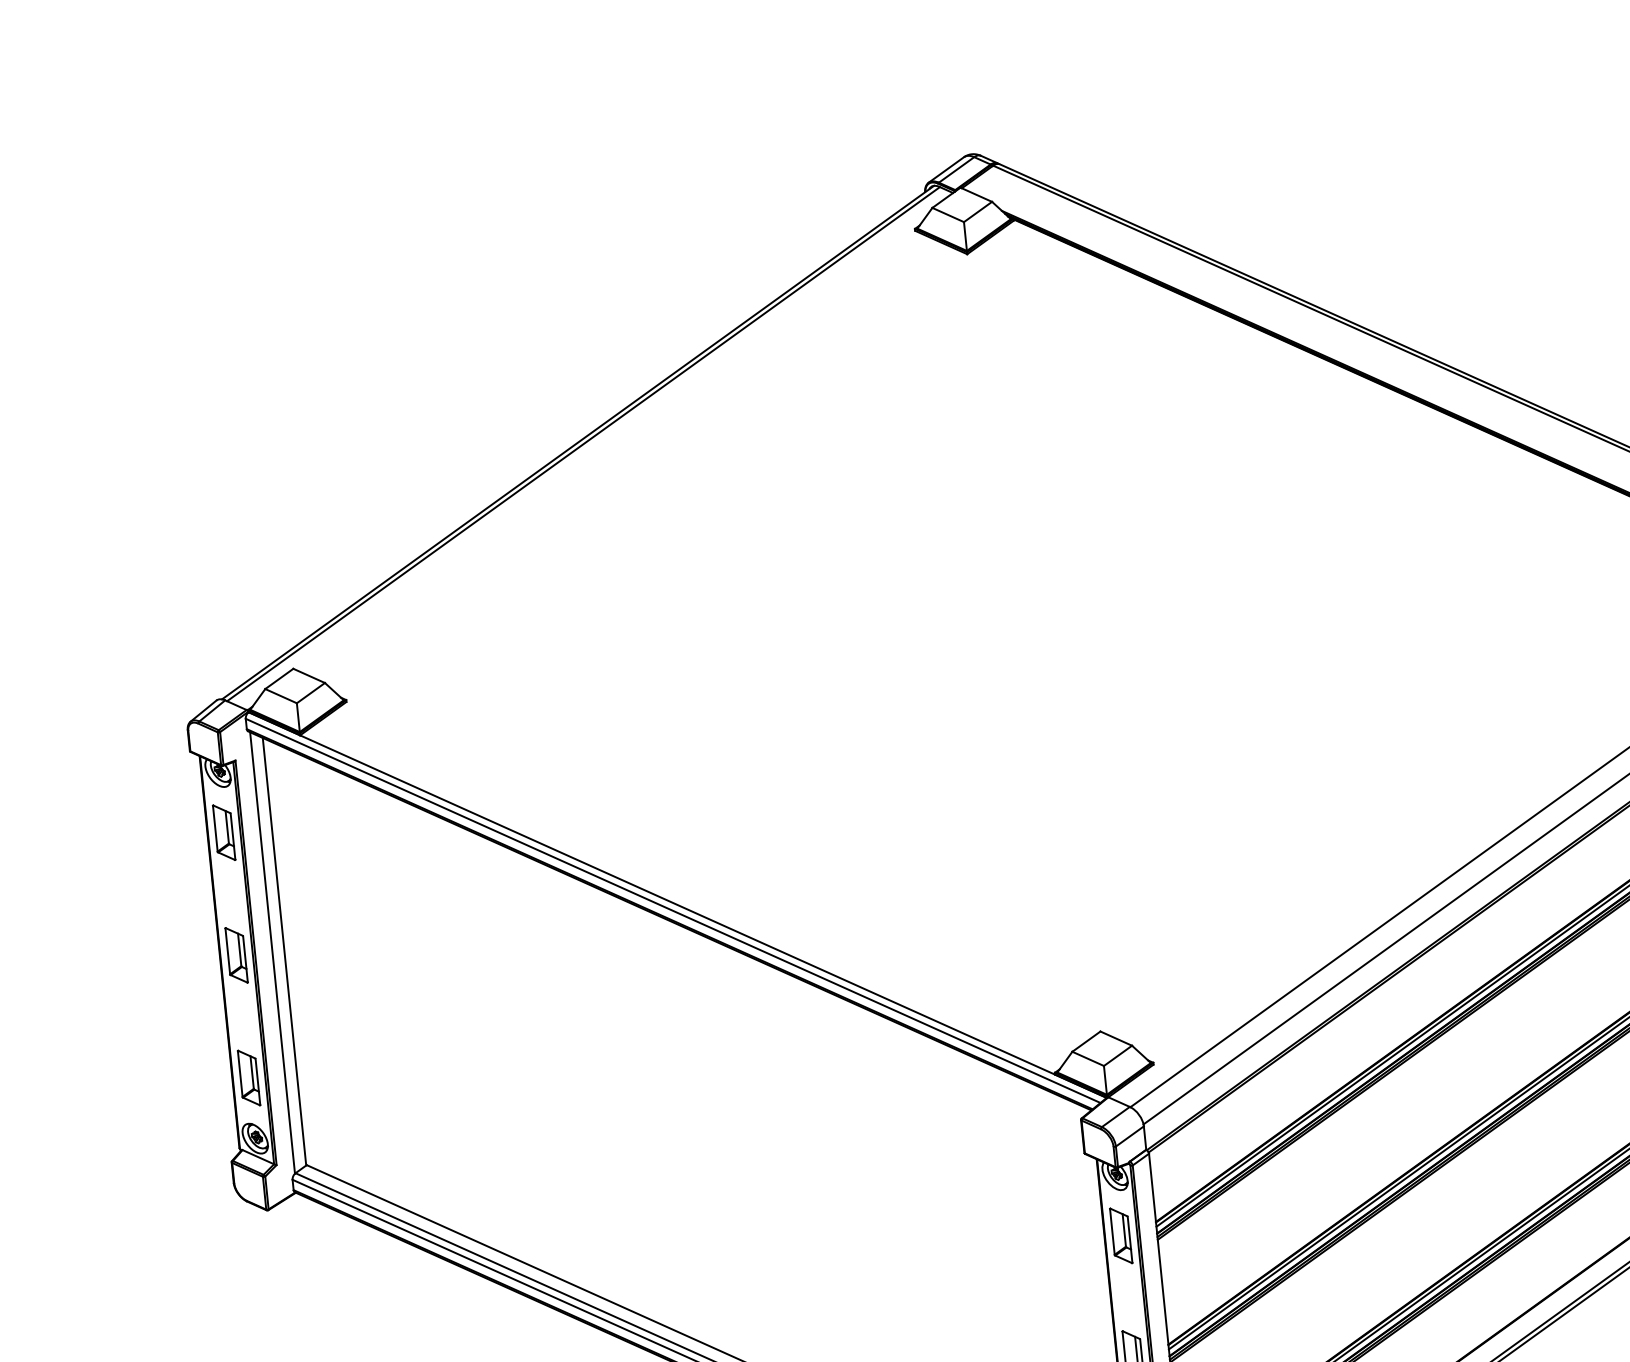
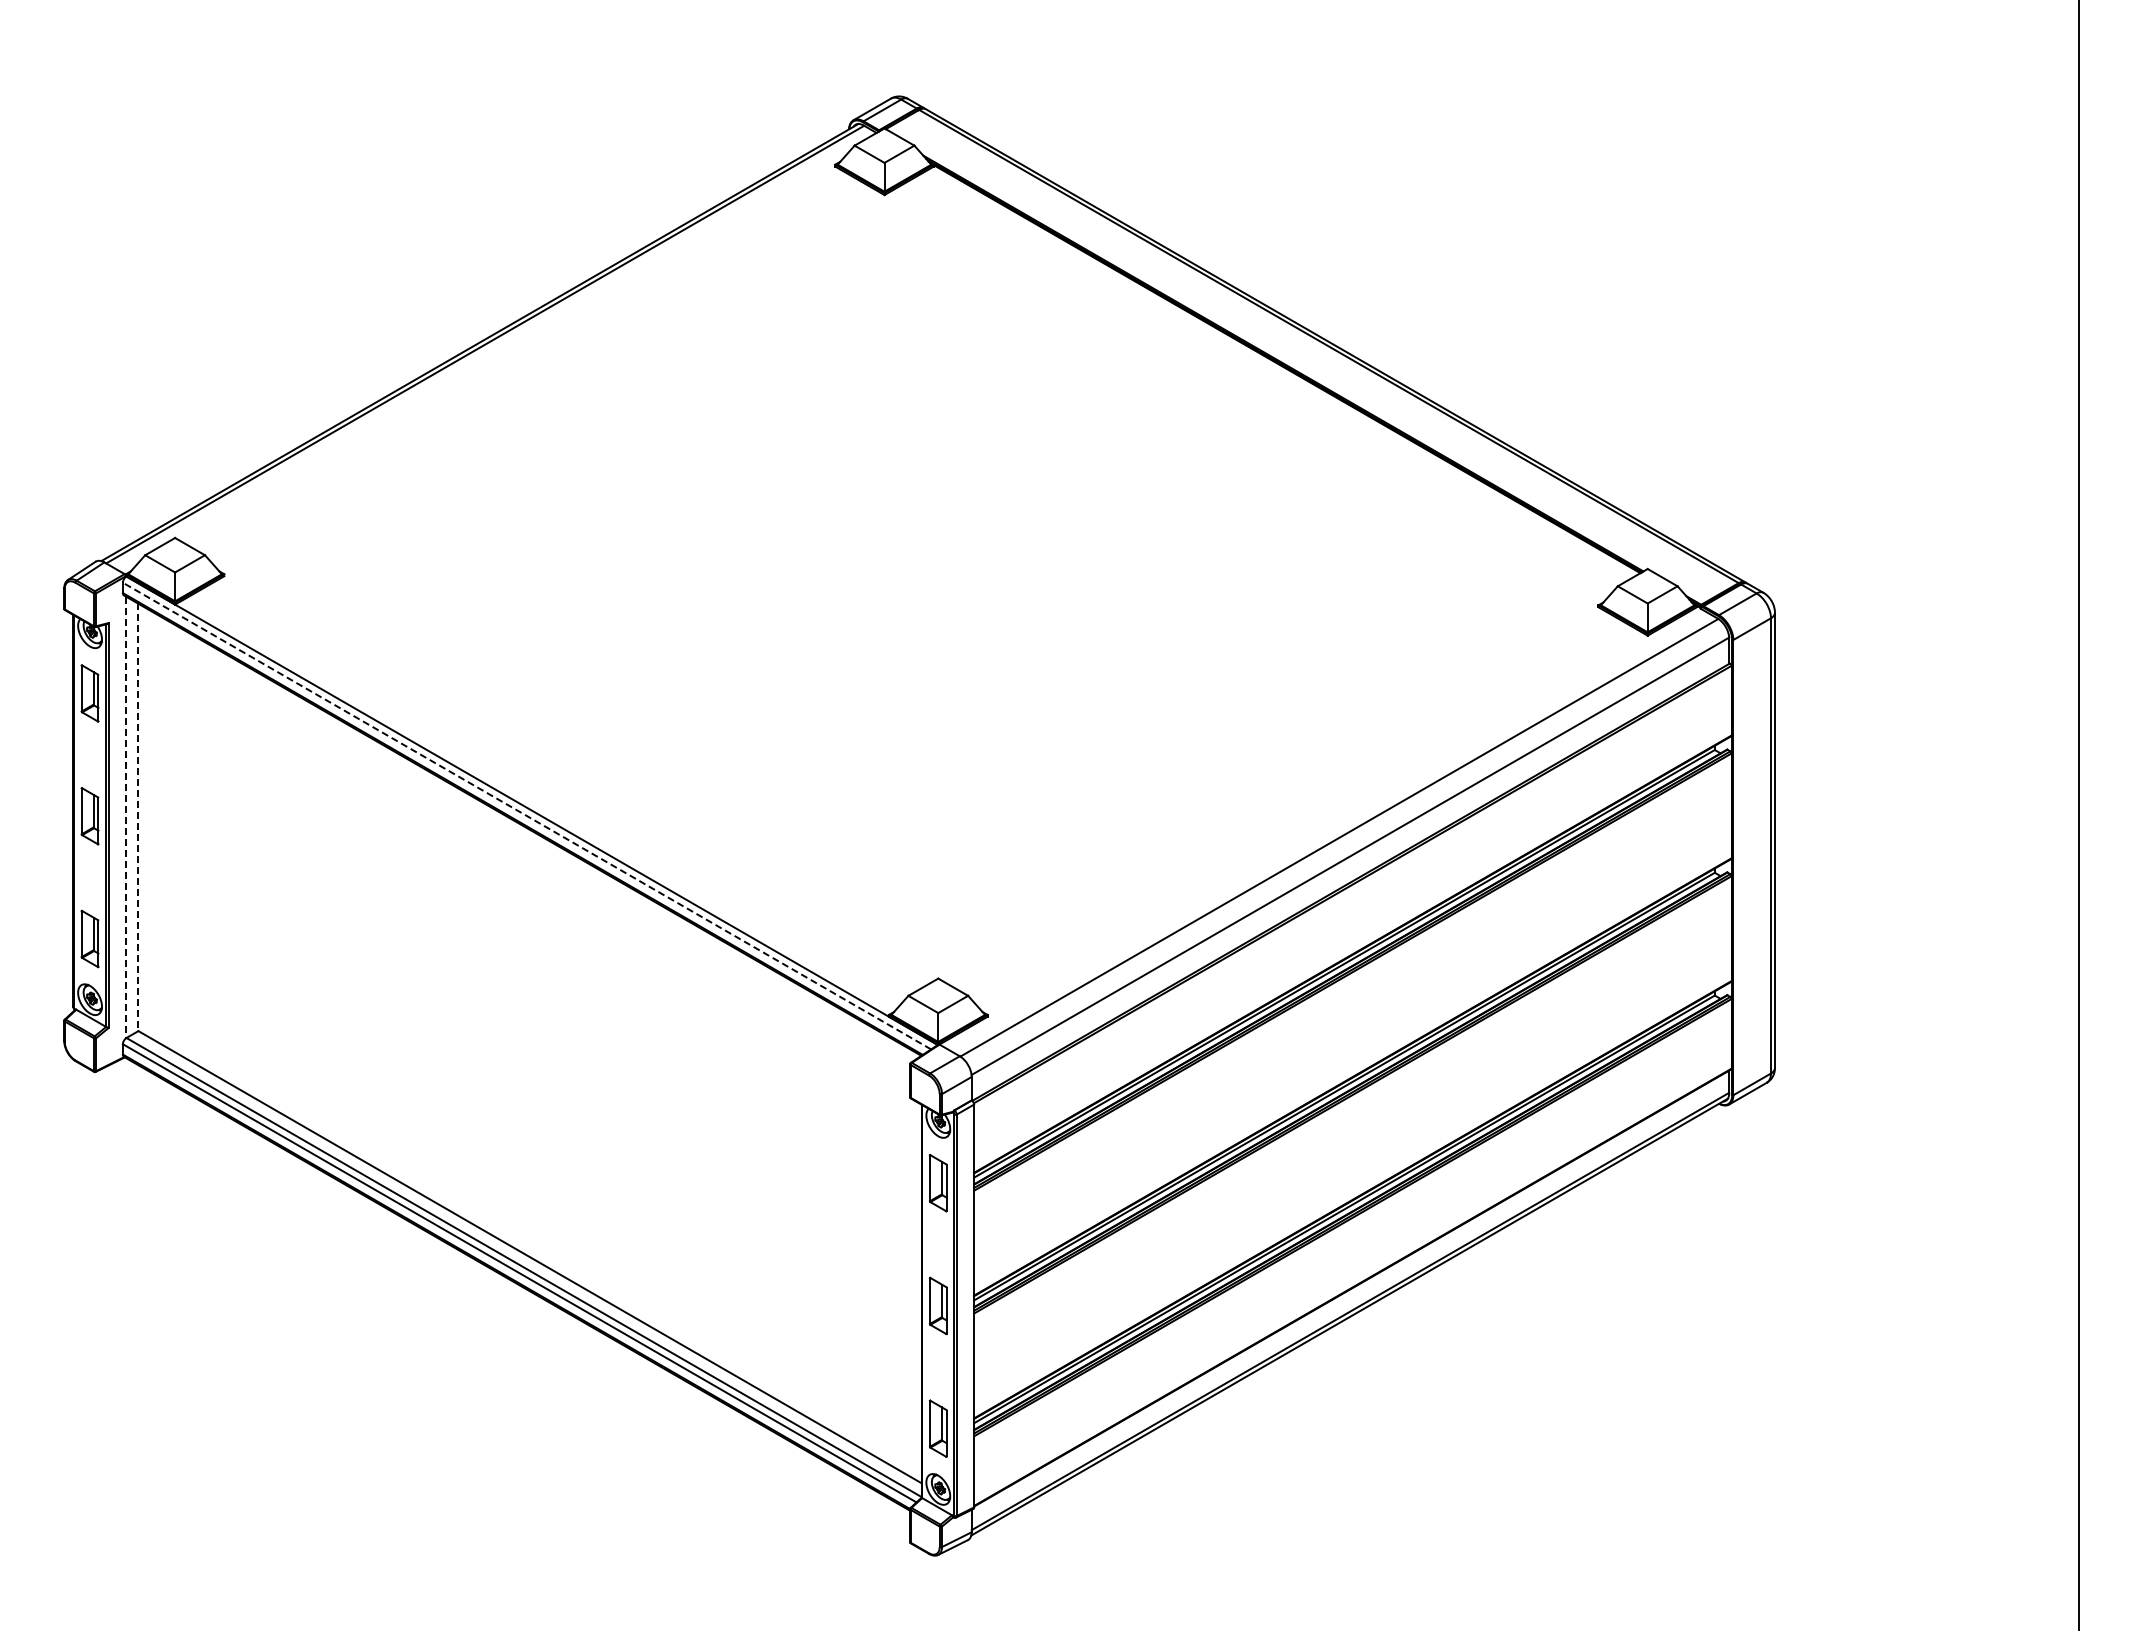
line: (673, 911) -> (527, 816), solid -> dashed
line: (284, 951) -> (137, 817), solid -> dashed
line: (272, 953) -> (125, 817), solid -> dashed

